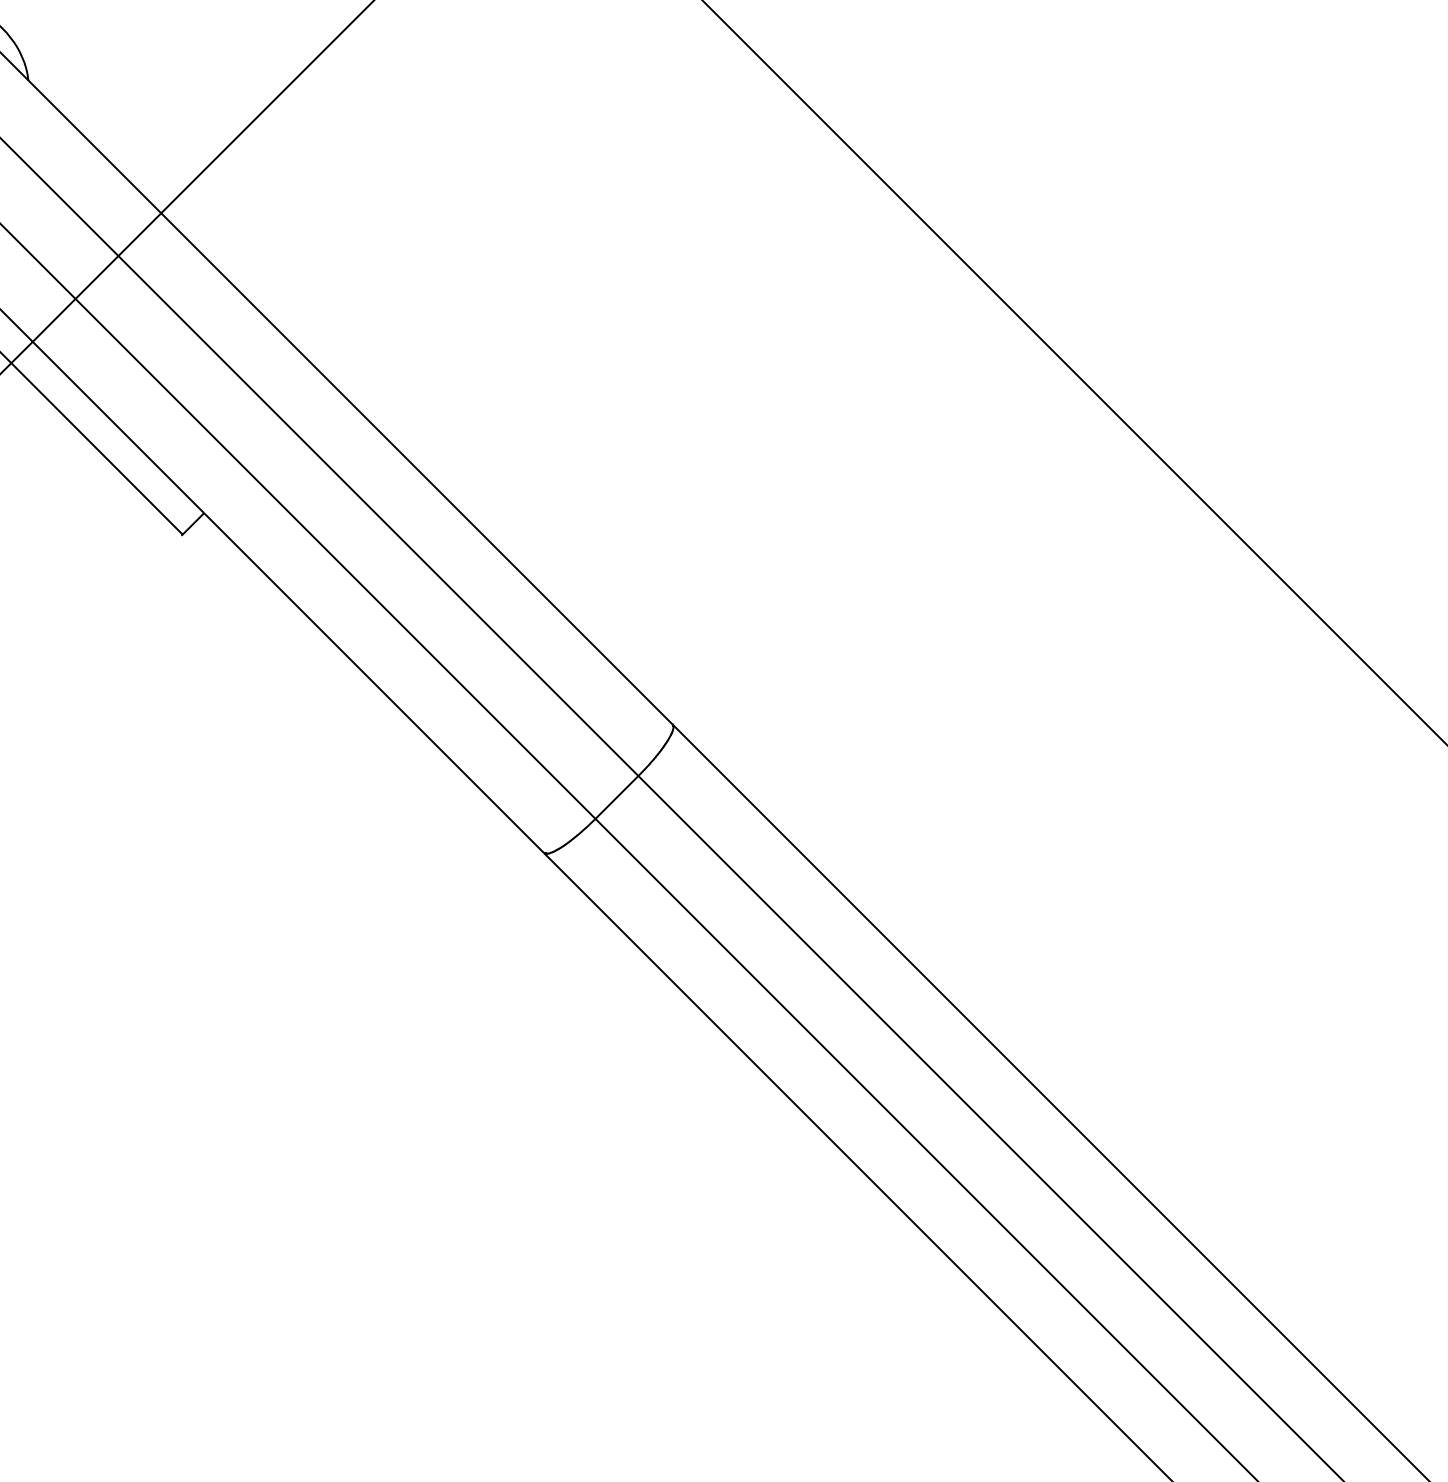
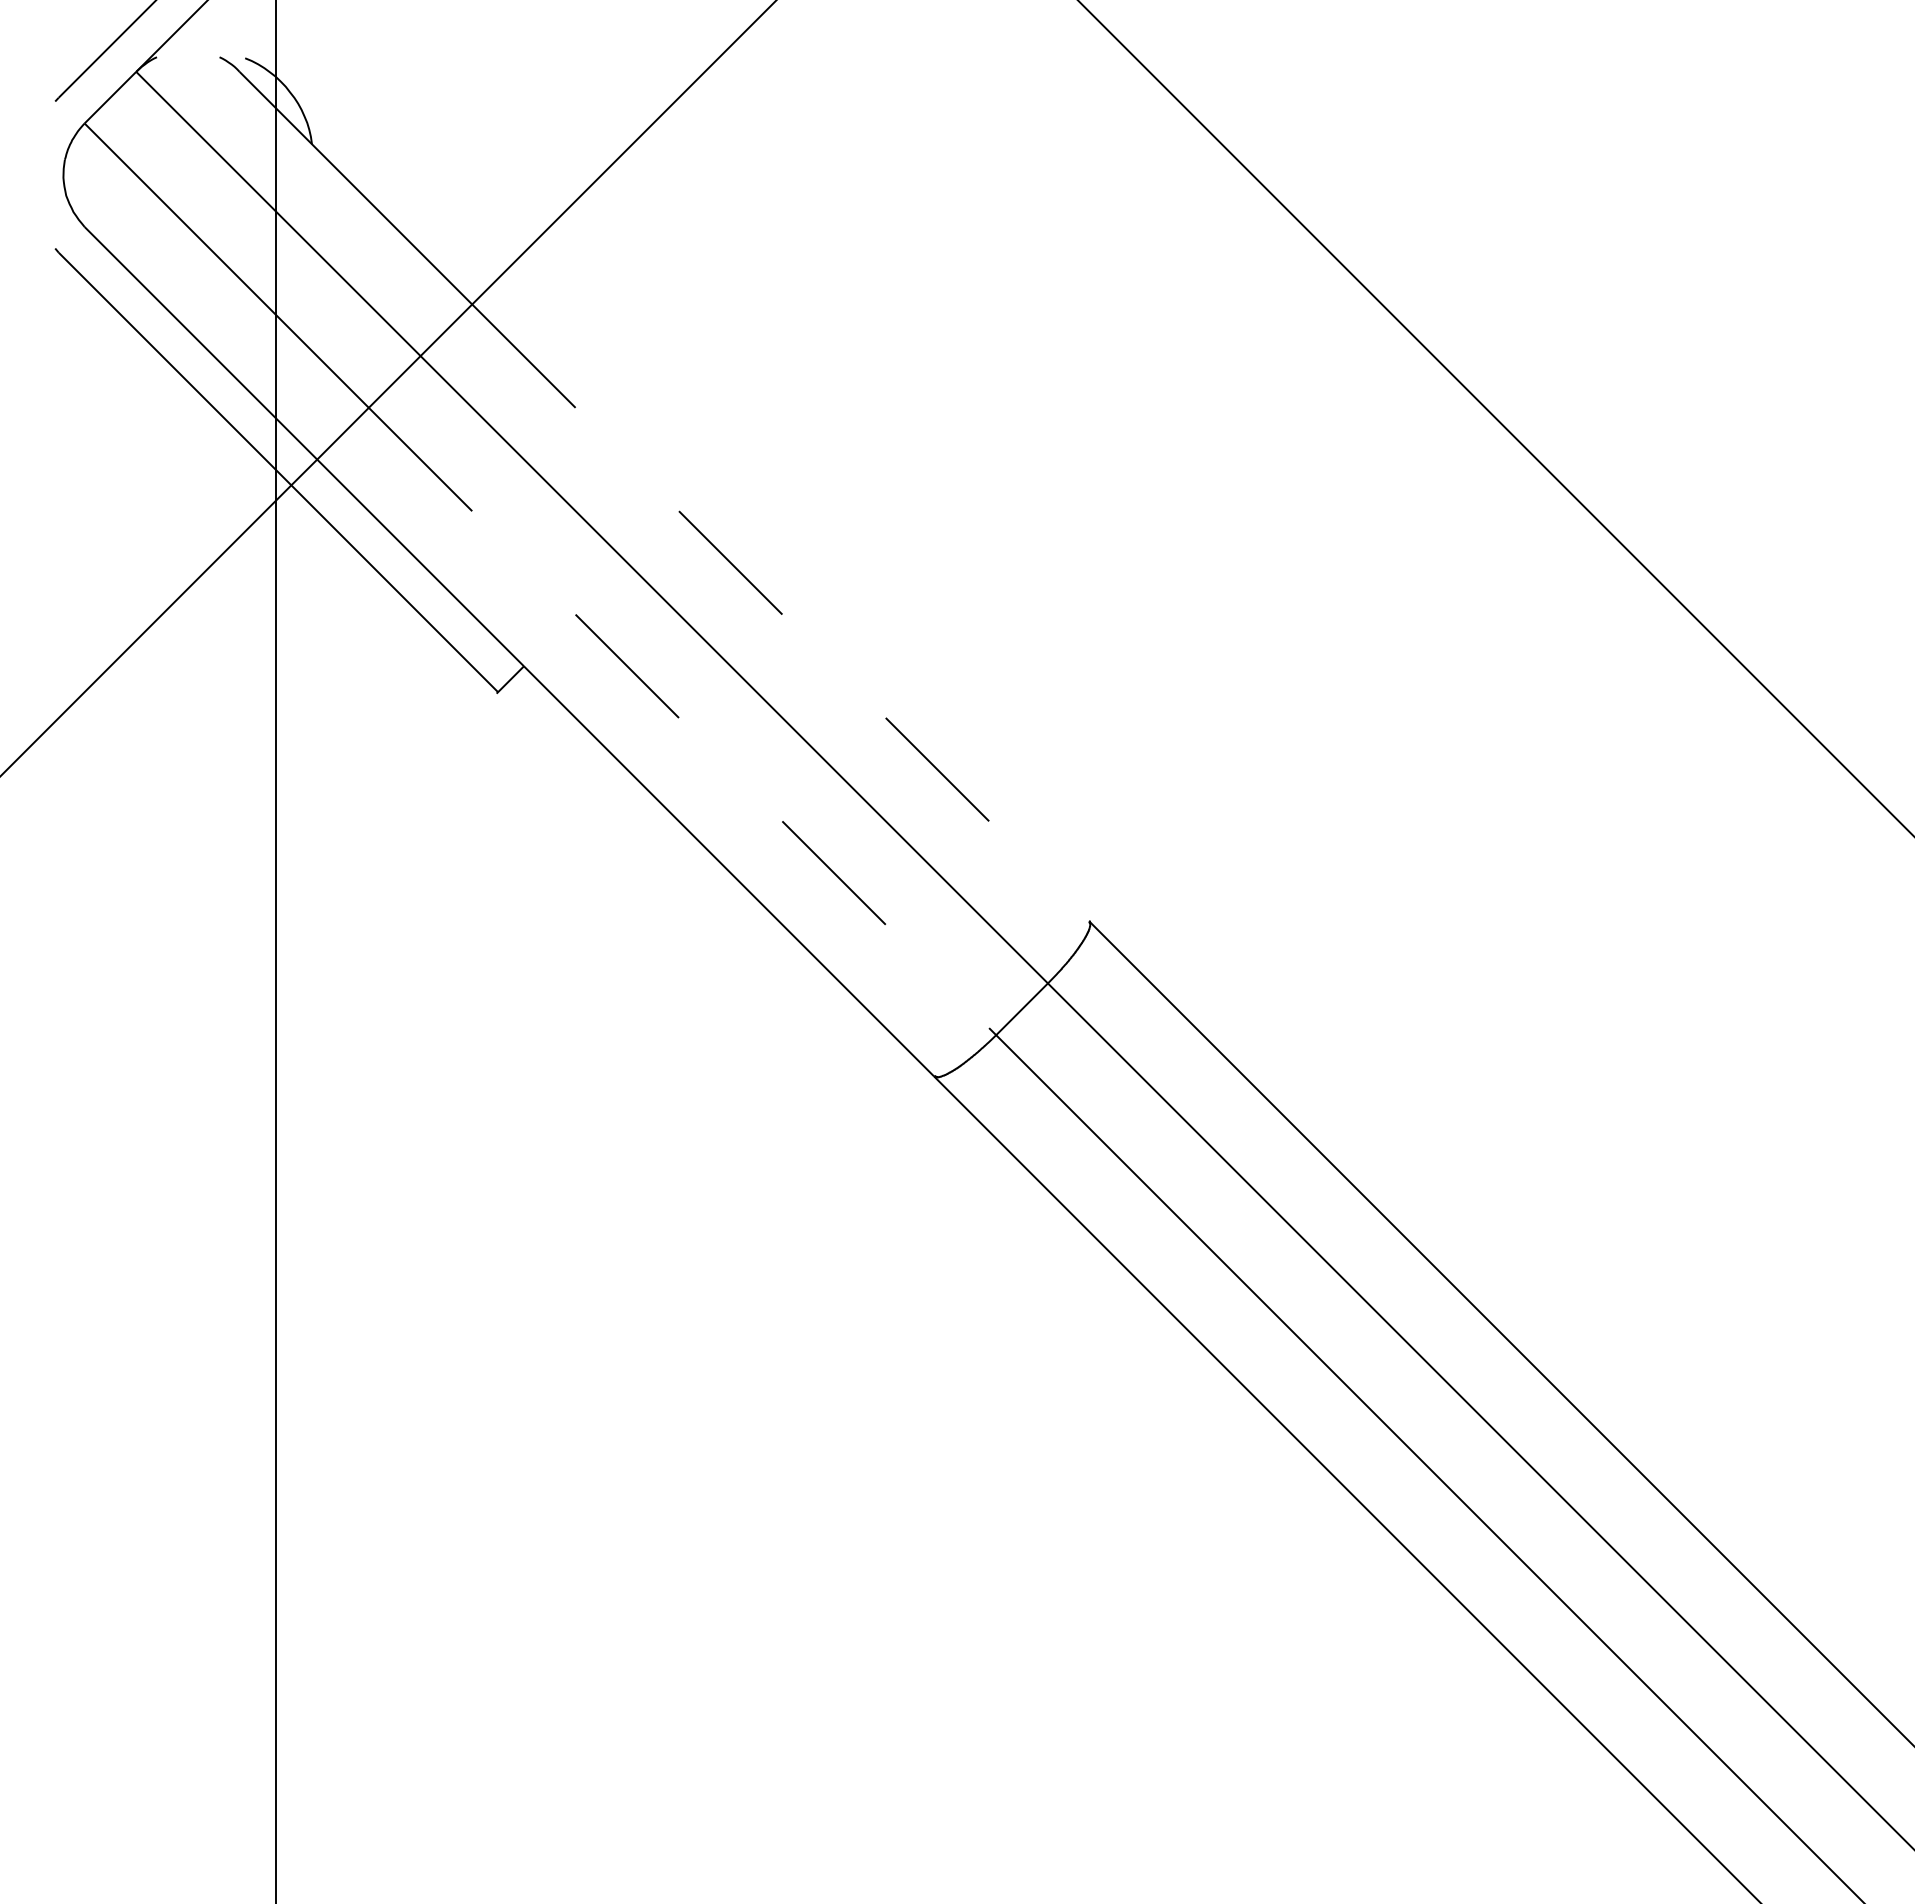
line: (417, 469) -> (781, 613), solid -> dashed
line: (335, 558) -> (682, 721), solid -> dashed

